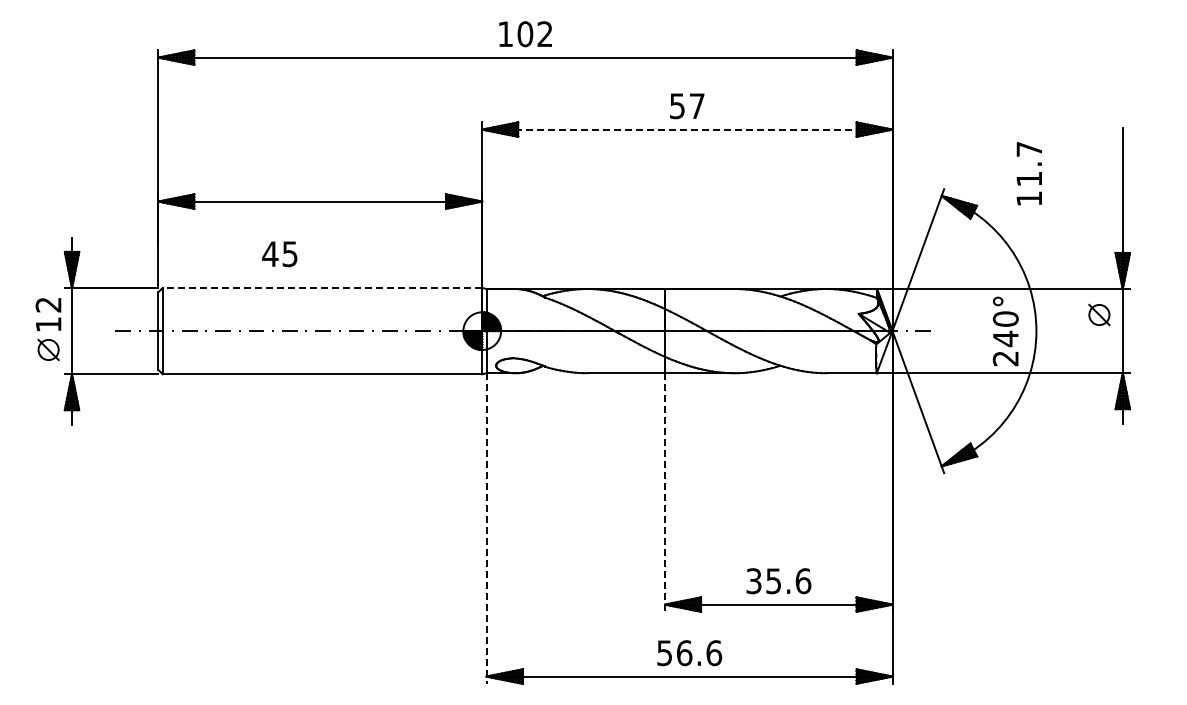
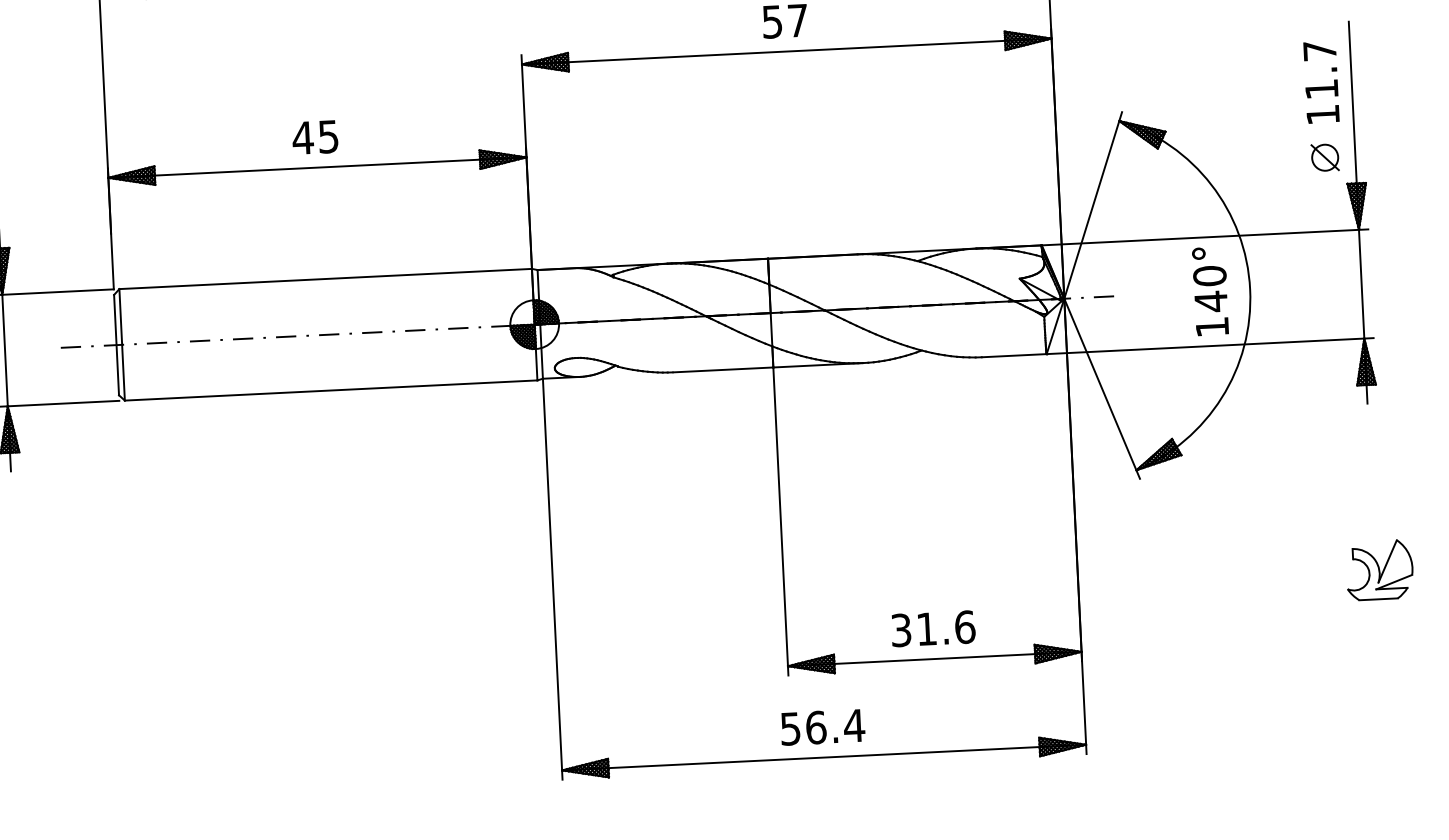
line: (687, 129) -> (786, 51), dashed -> solid
text: (1028, 173) -> (1320, 82), moved
text: (279, 254) -> (314, 137), moved
line: (322, 287) -> (325, 278), dashed -> solid
part: (1099, 314) -> (1325, 157), moved
text: (1005, 358) -> (1211, 326), 240° -> 140°
line: (665, 493) -> (781, 522), dashed -> solid
line: (486, 529) -> (552, 580), dashed -> solid
part: (1126, 552) -> (1380, 569), added
text: (773, 581) -> (926, 629), 35.6 -> 31.6
text: (713, 653) -> (853, 726), 56.6 -> 56.4

